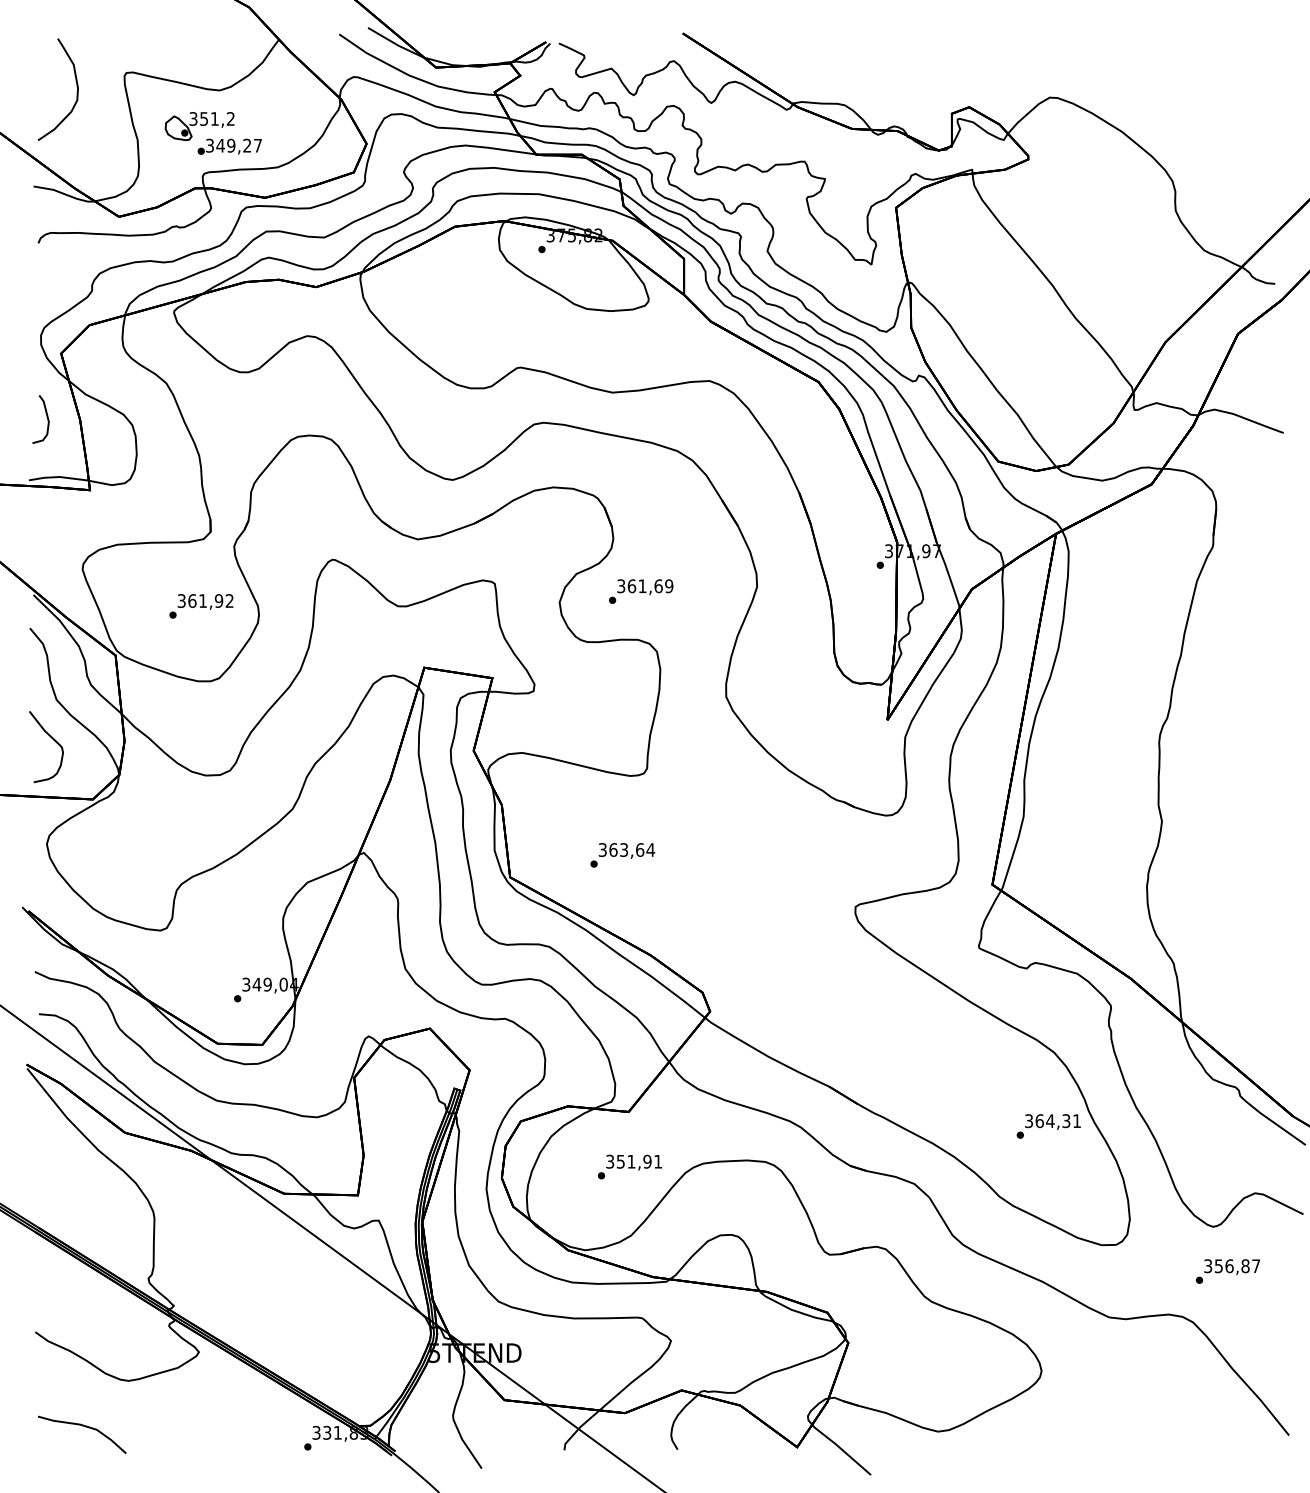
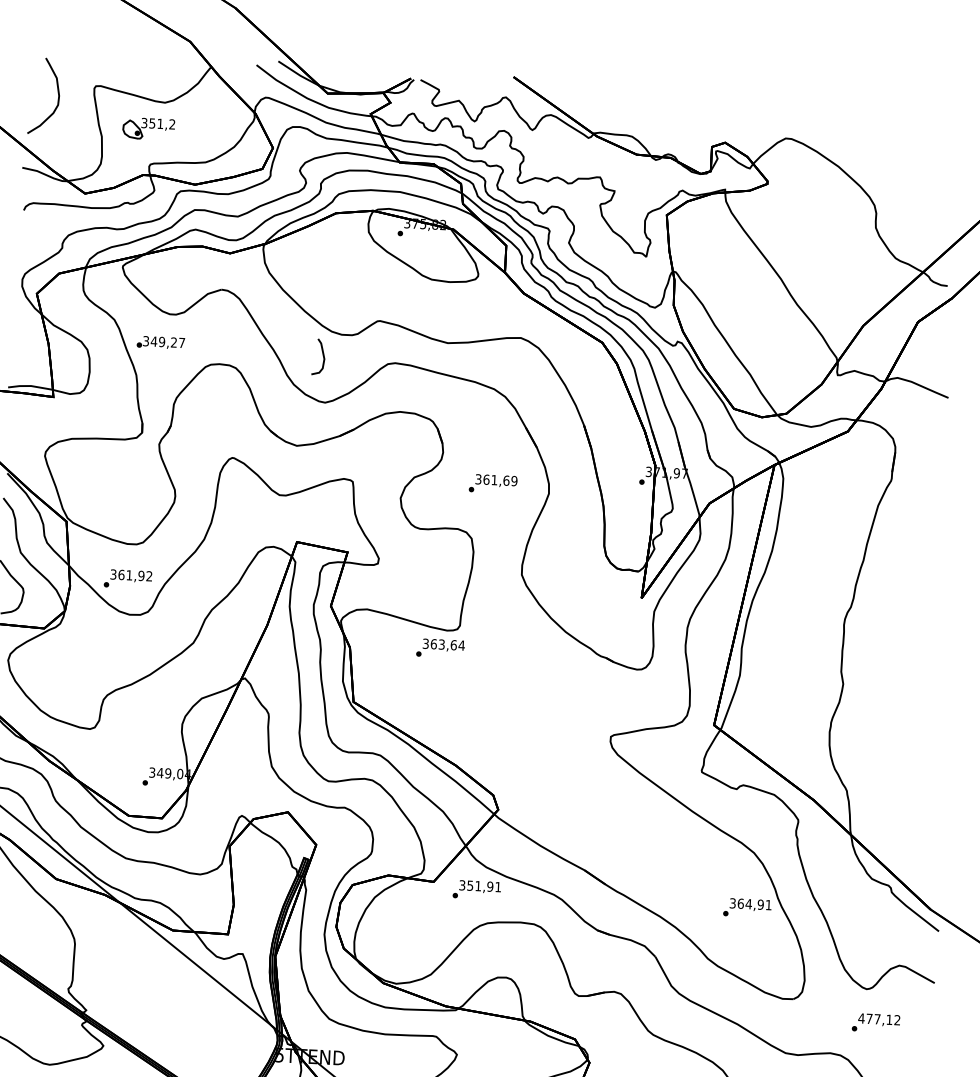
text: (229, 146) -> (160, 342), moved
curve: (46, 417) -> (322, 355), moved
text: (641, 591) -> (493, 484), moved
text: (201, 606) -> (128, 579), moved
text: (622, 855) -> (440, 648), moved
text: (1066, 1120) -> (760, 904), 364,31 -> 364,91
text: (629, 1166) -> (476, 889), moved
text: (1231, 1266) -> (878, 1019), 356,87 -> 477,12

